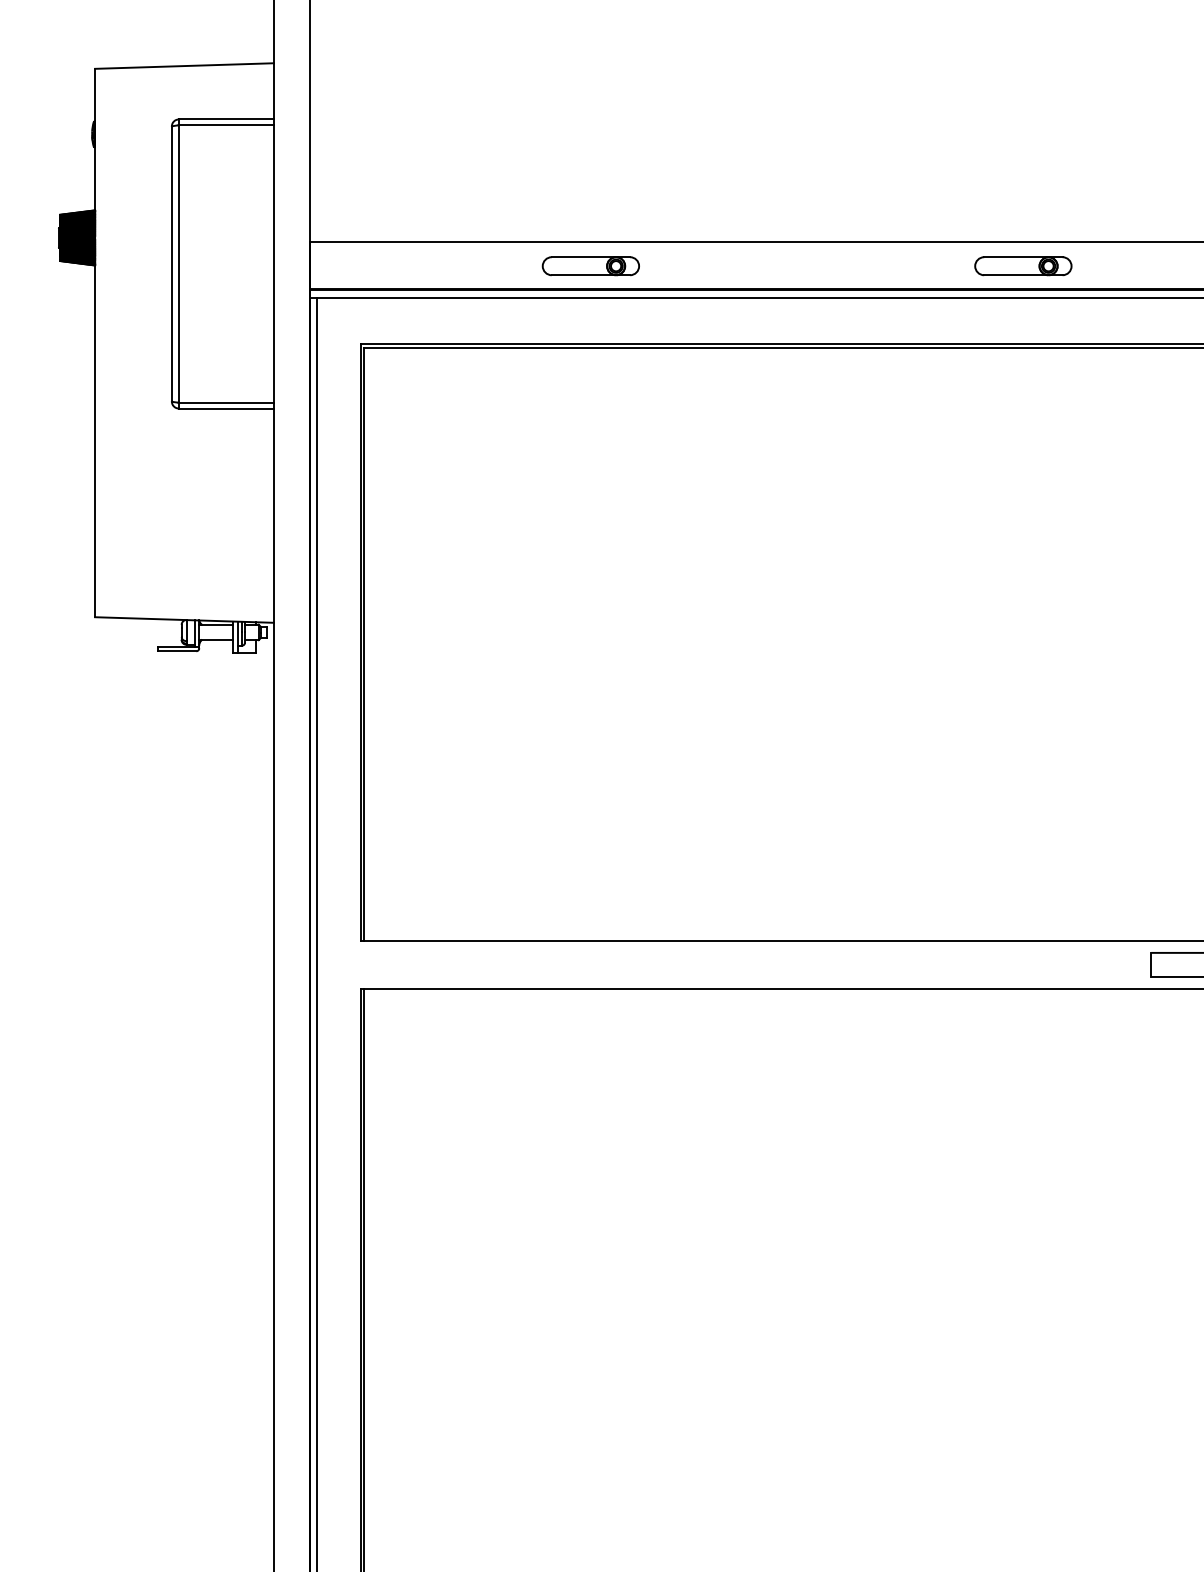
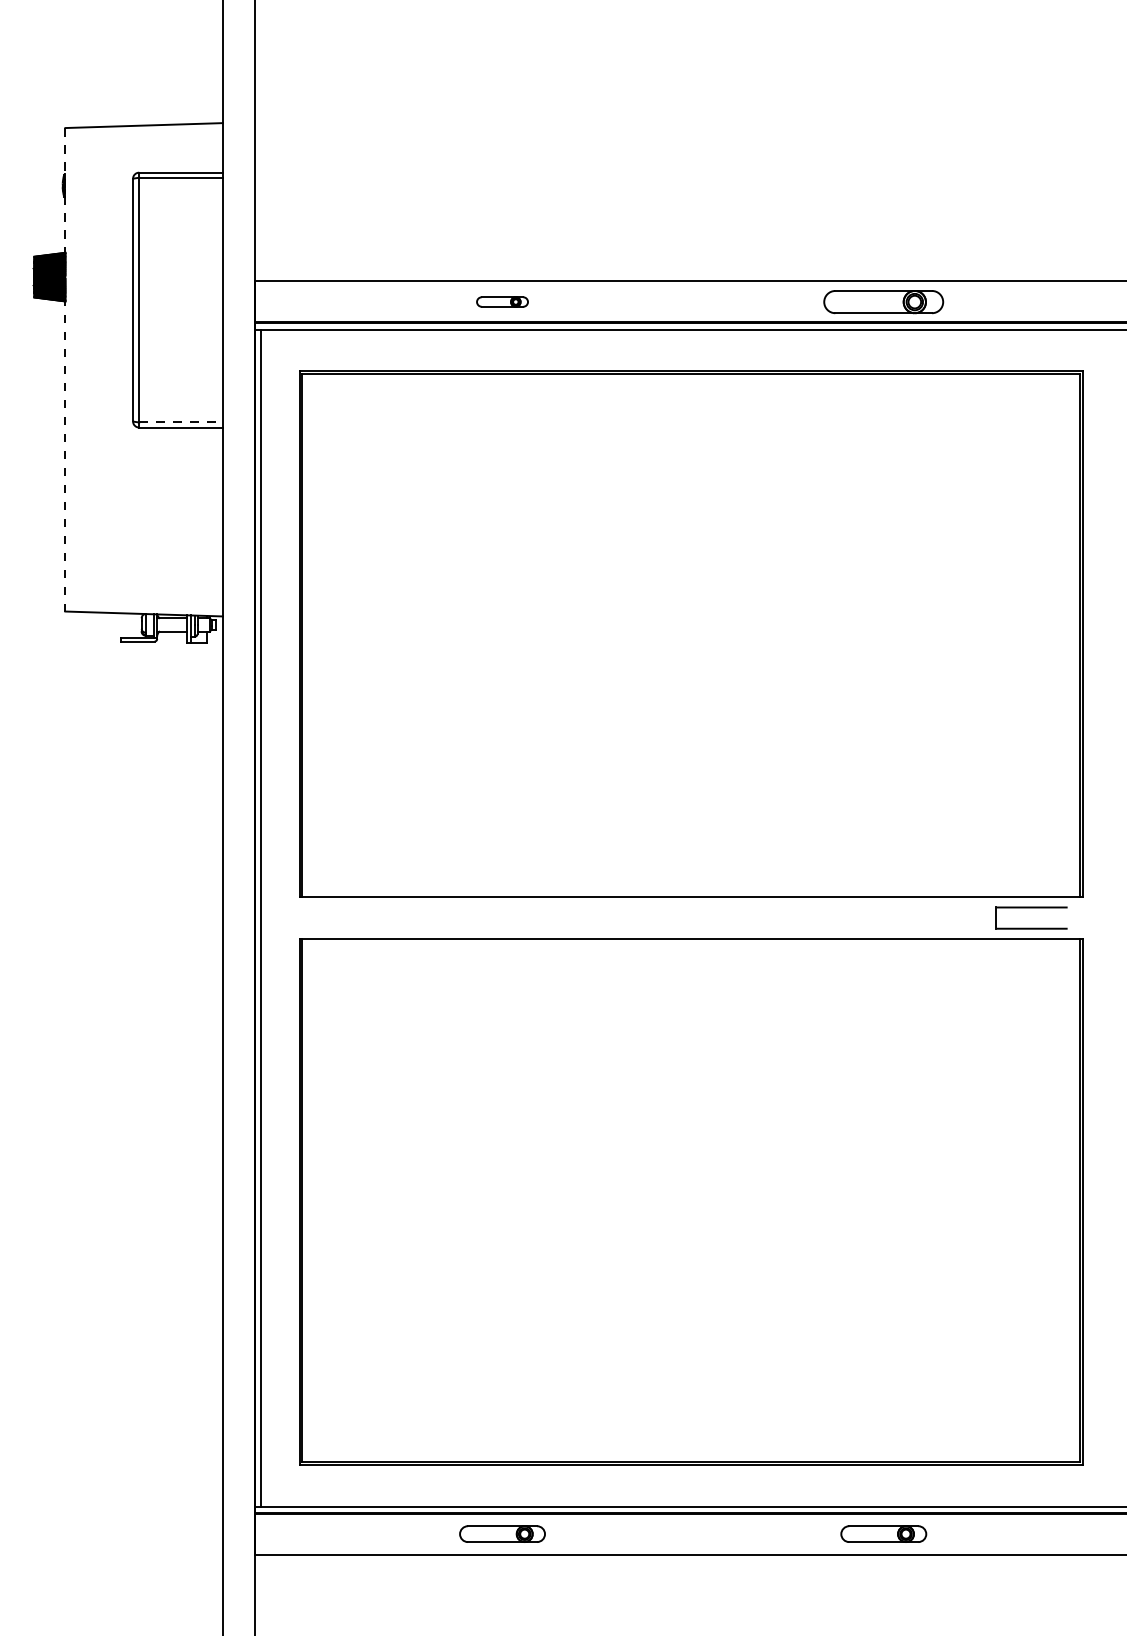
part: (590, 265) -> (502, 301), size x0.6
part: (1023, 265) -> (883, 301), size x1.4
line: (95, 342) -> (65, 369), solid -> dashed
line: (226, 402) -> (181, 422), solid -> dashed

